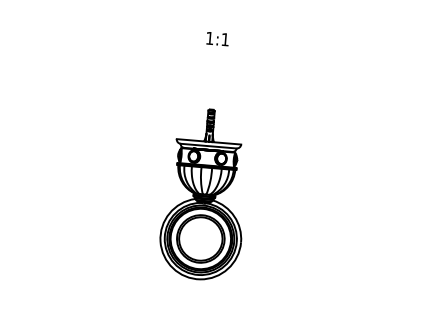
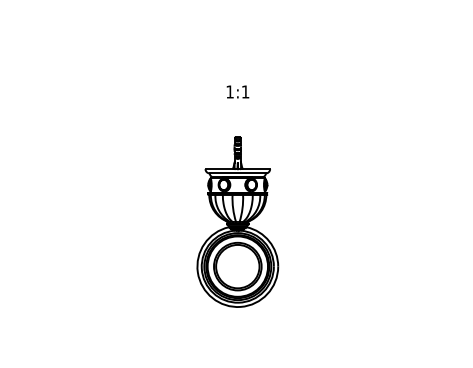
text: (217, 38) -> (237, 91), moved

